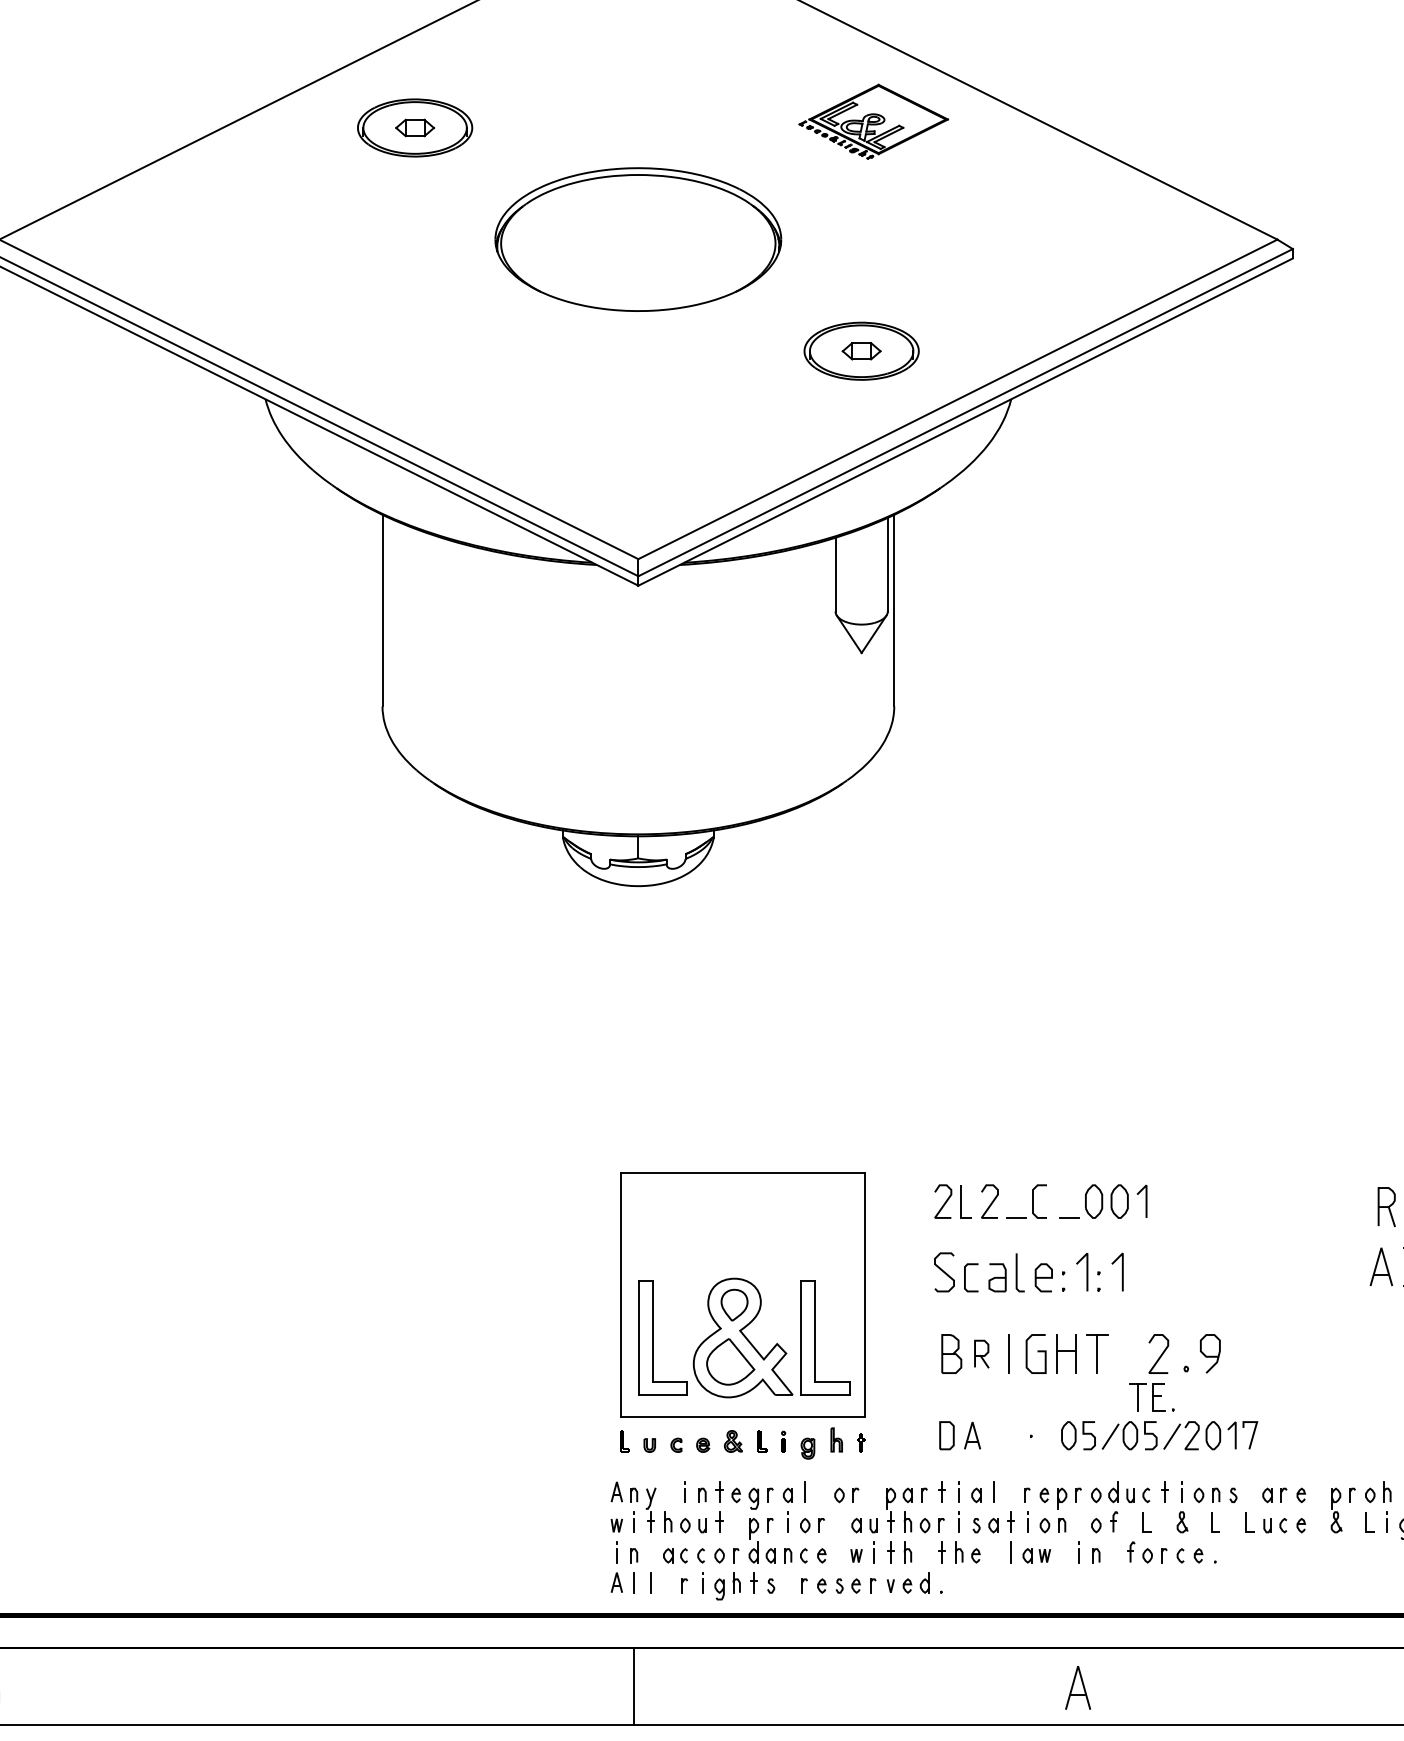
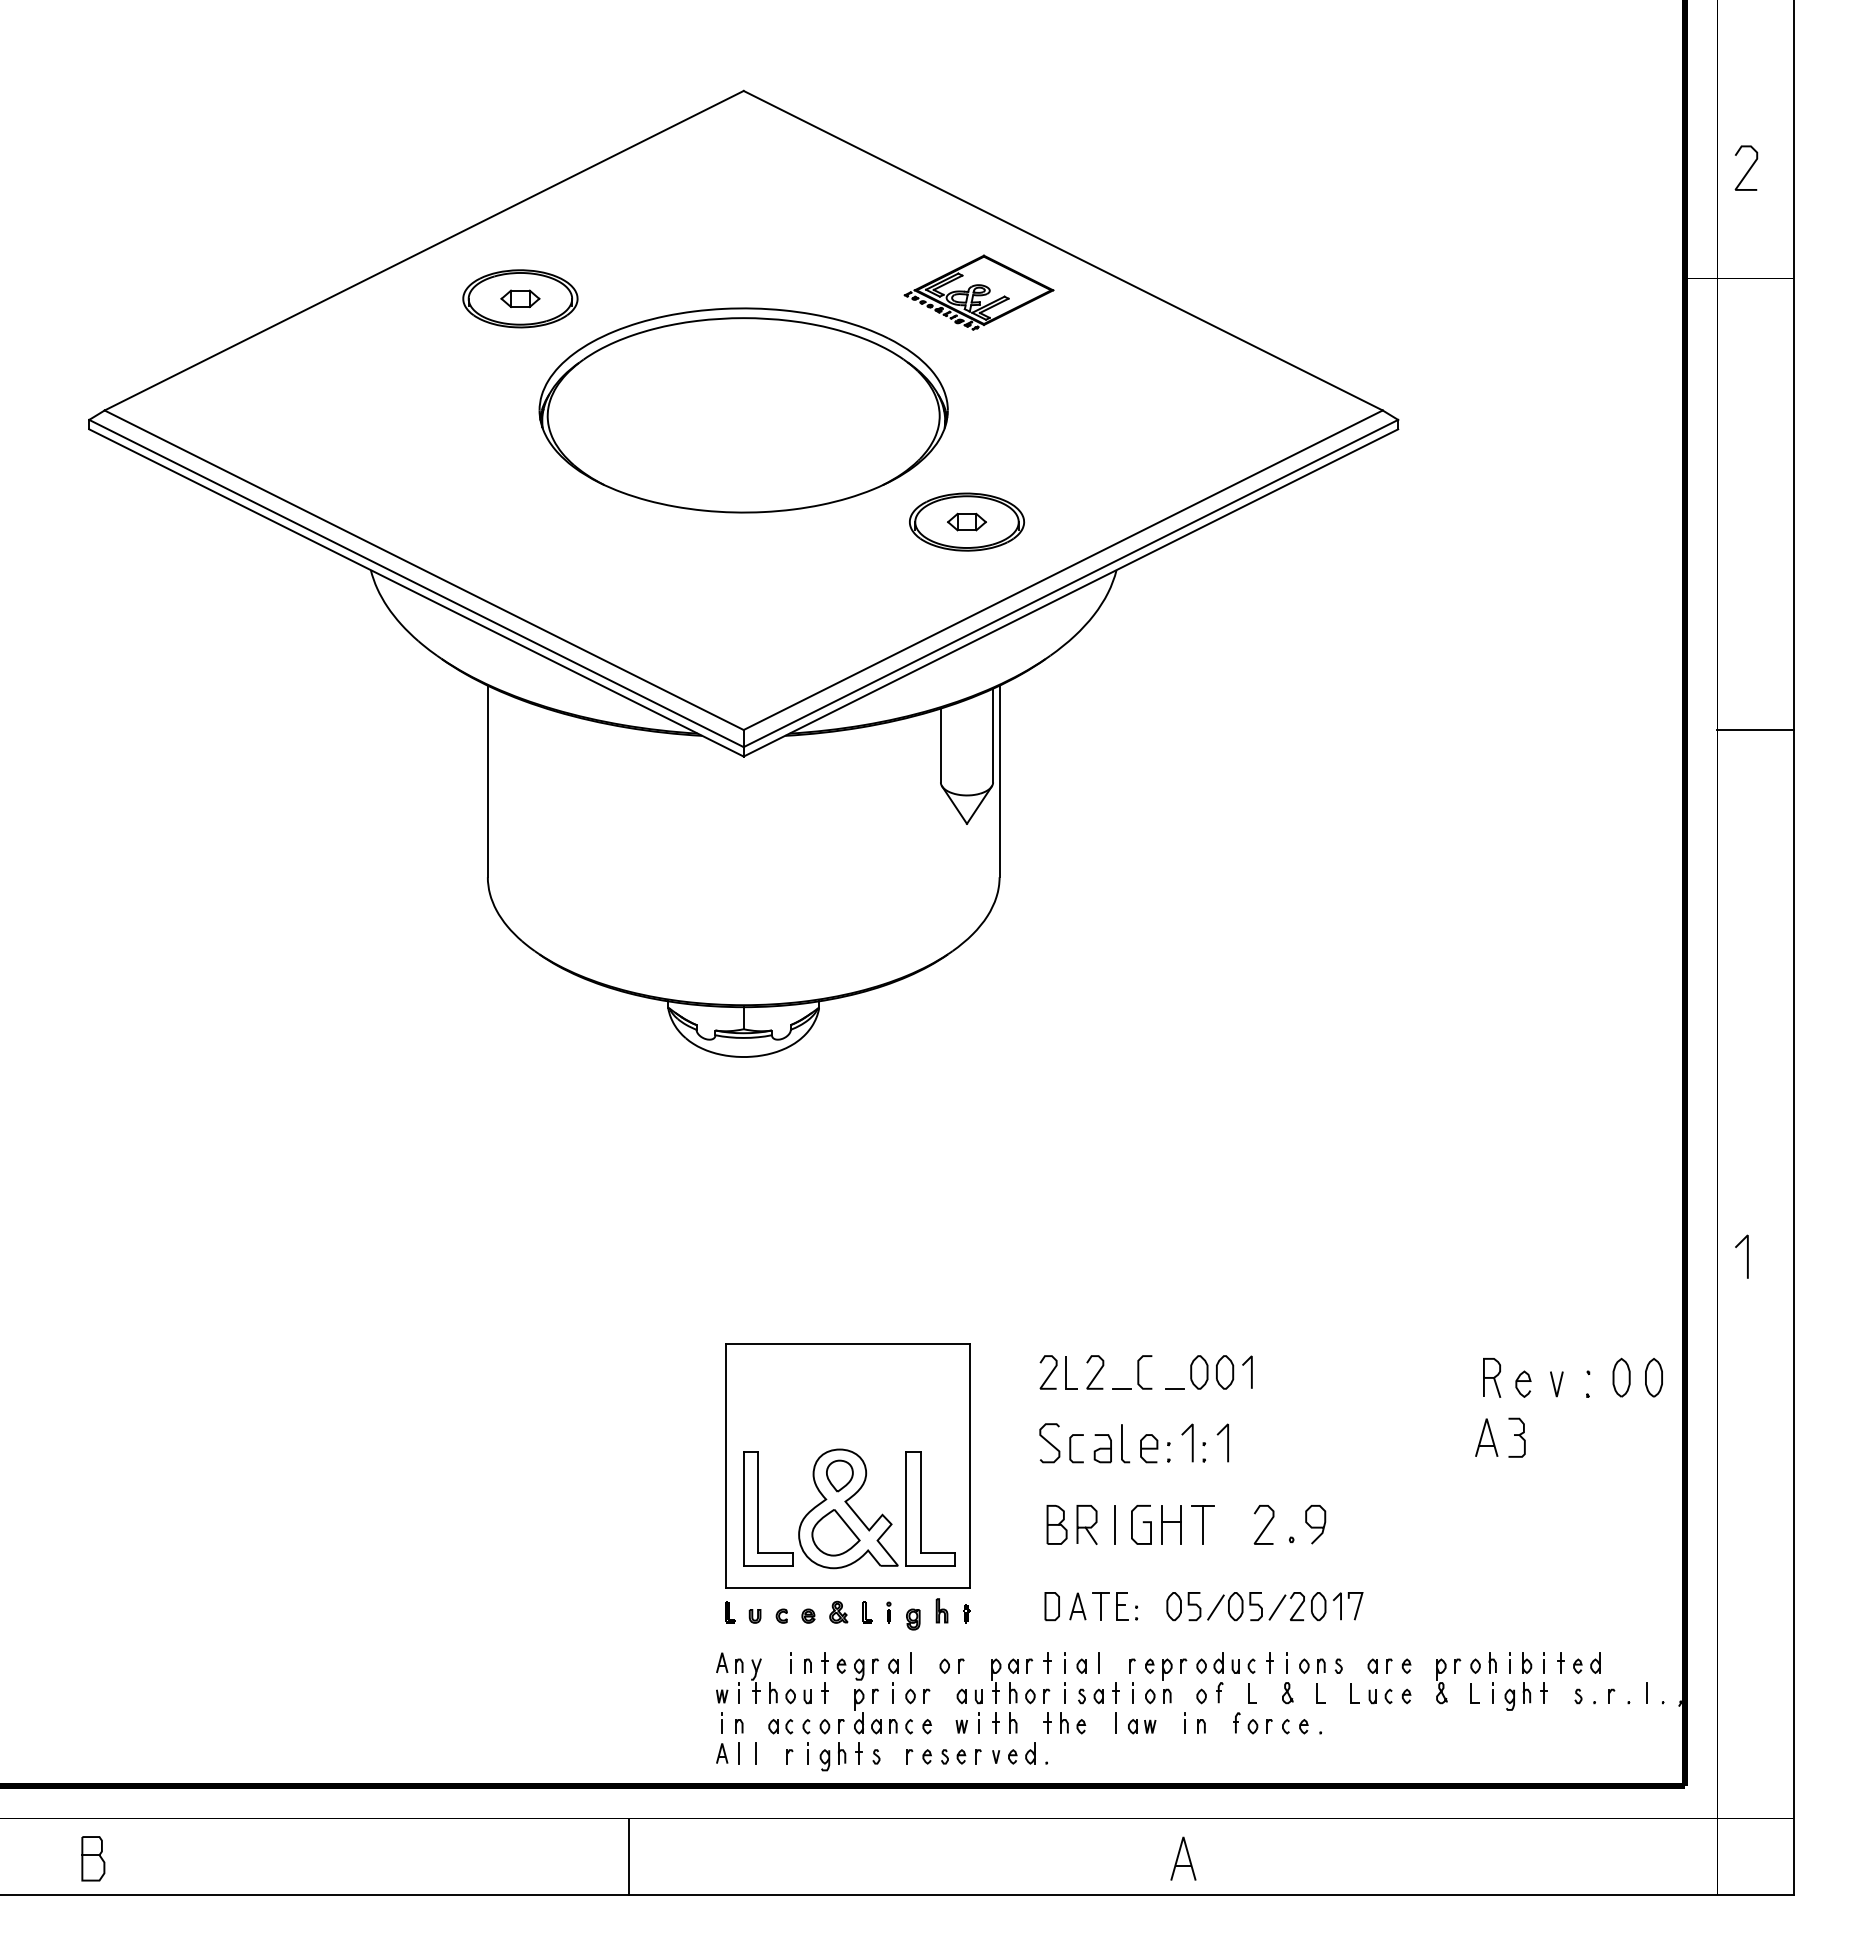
part: (638, 239) -> (743, 410), size x1.43
part: (981, 1353) -> (1086, 1524), size x1.43
part: (1152, 1397) -> (1115, 1606), moved
line: (634, 1686) -> (628, 1857), moved

